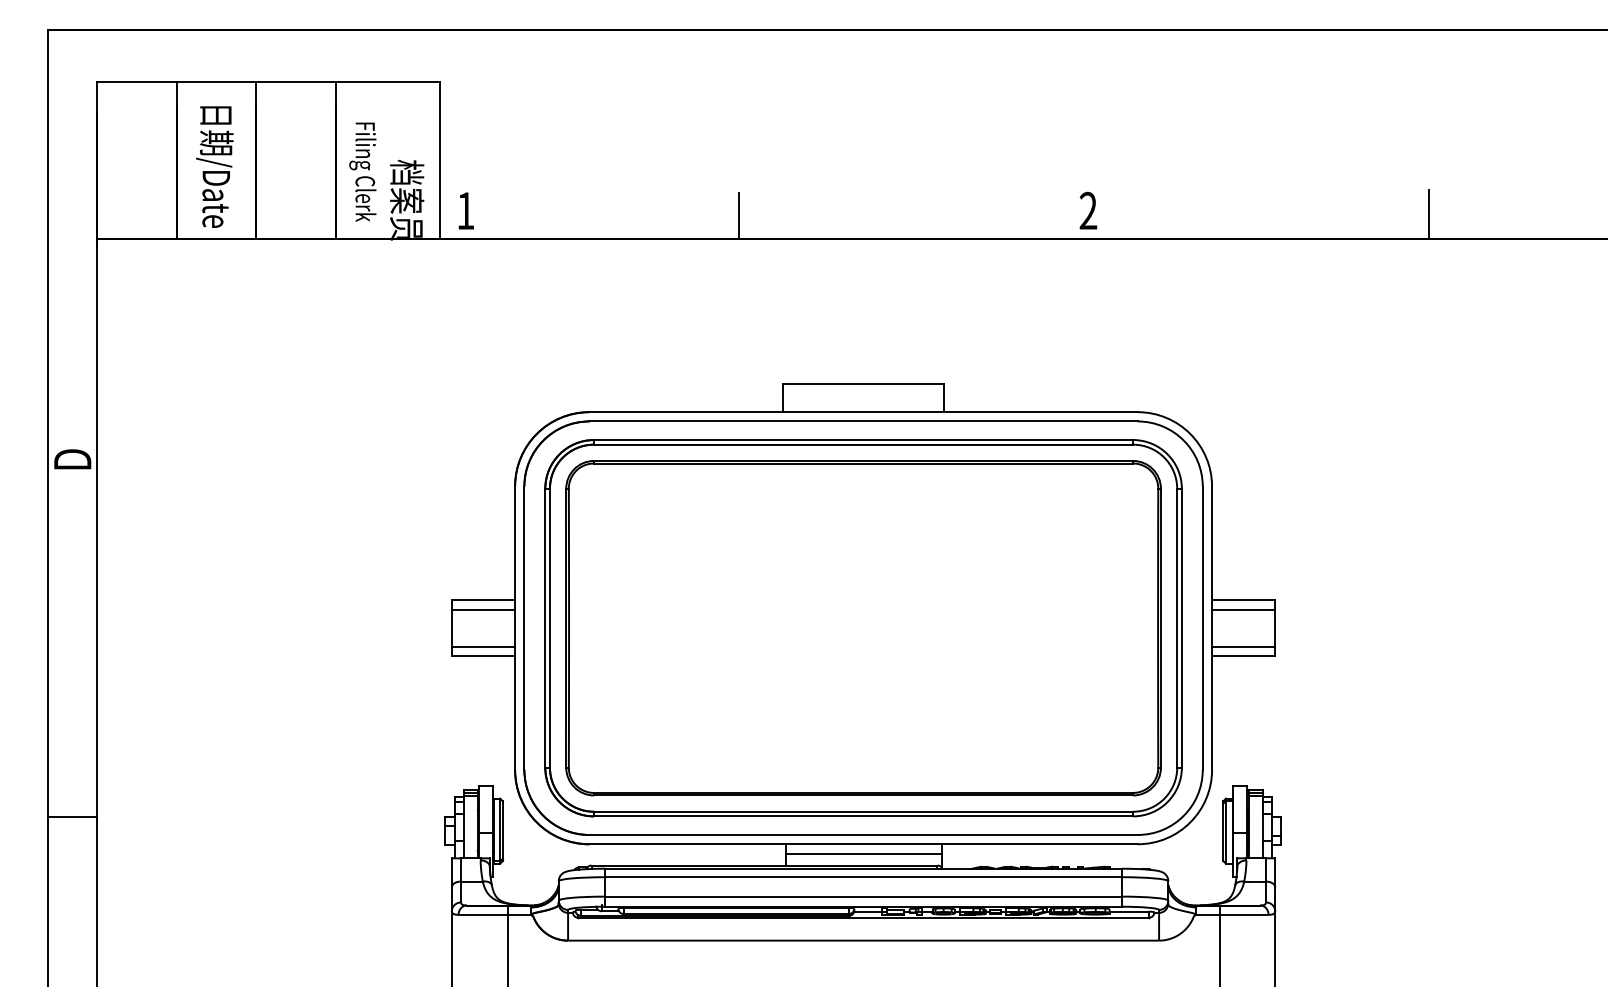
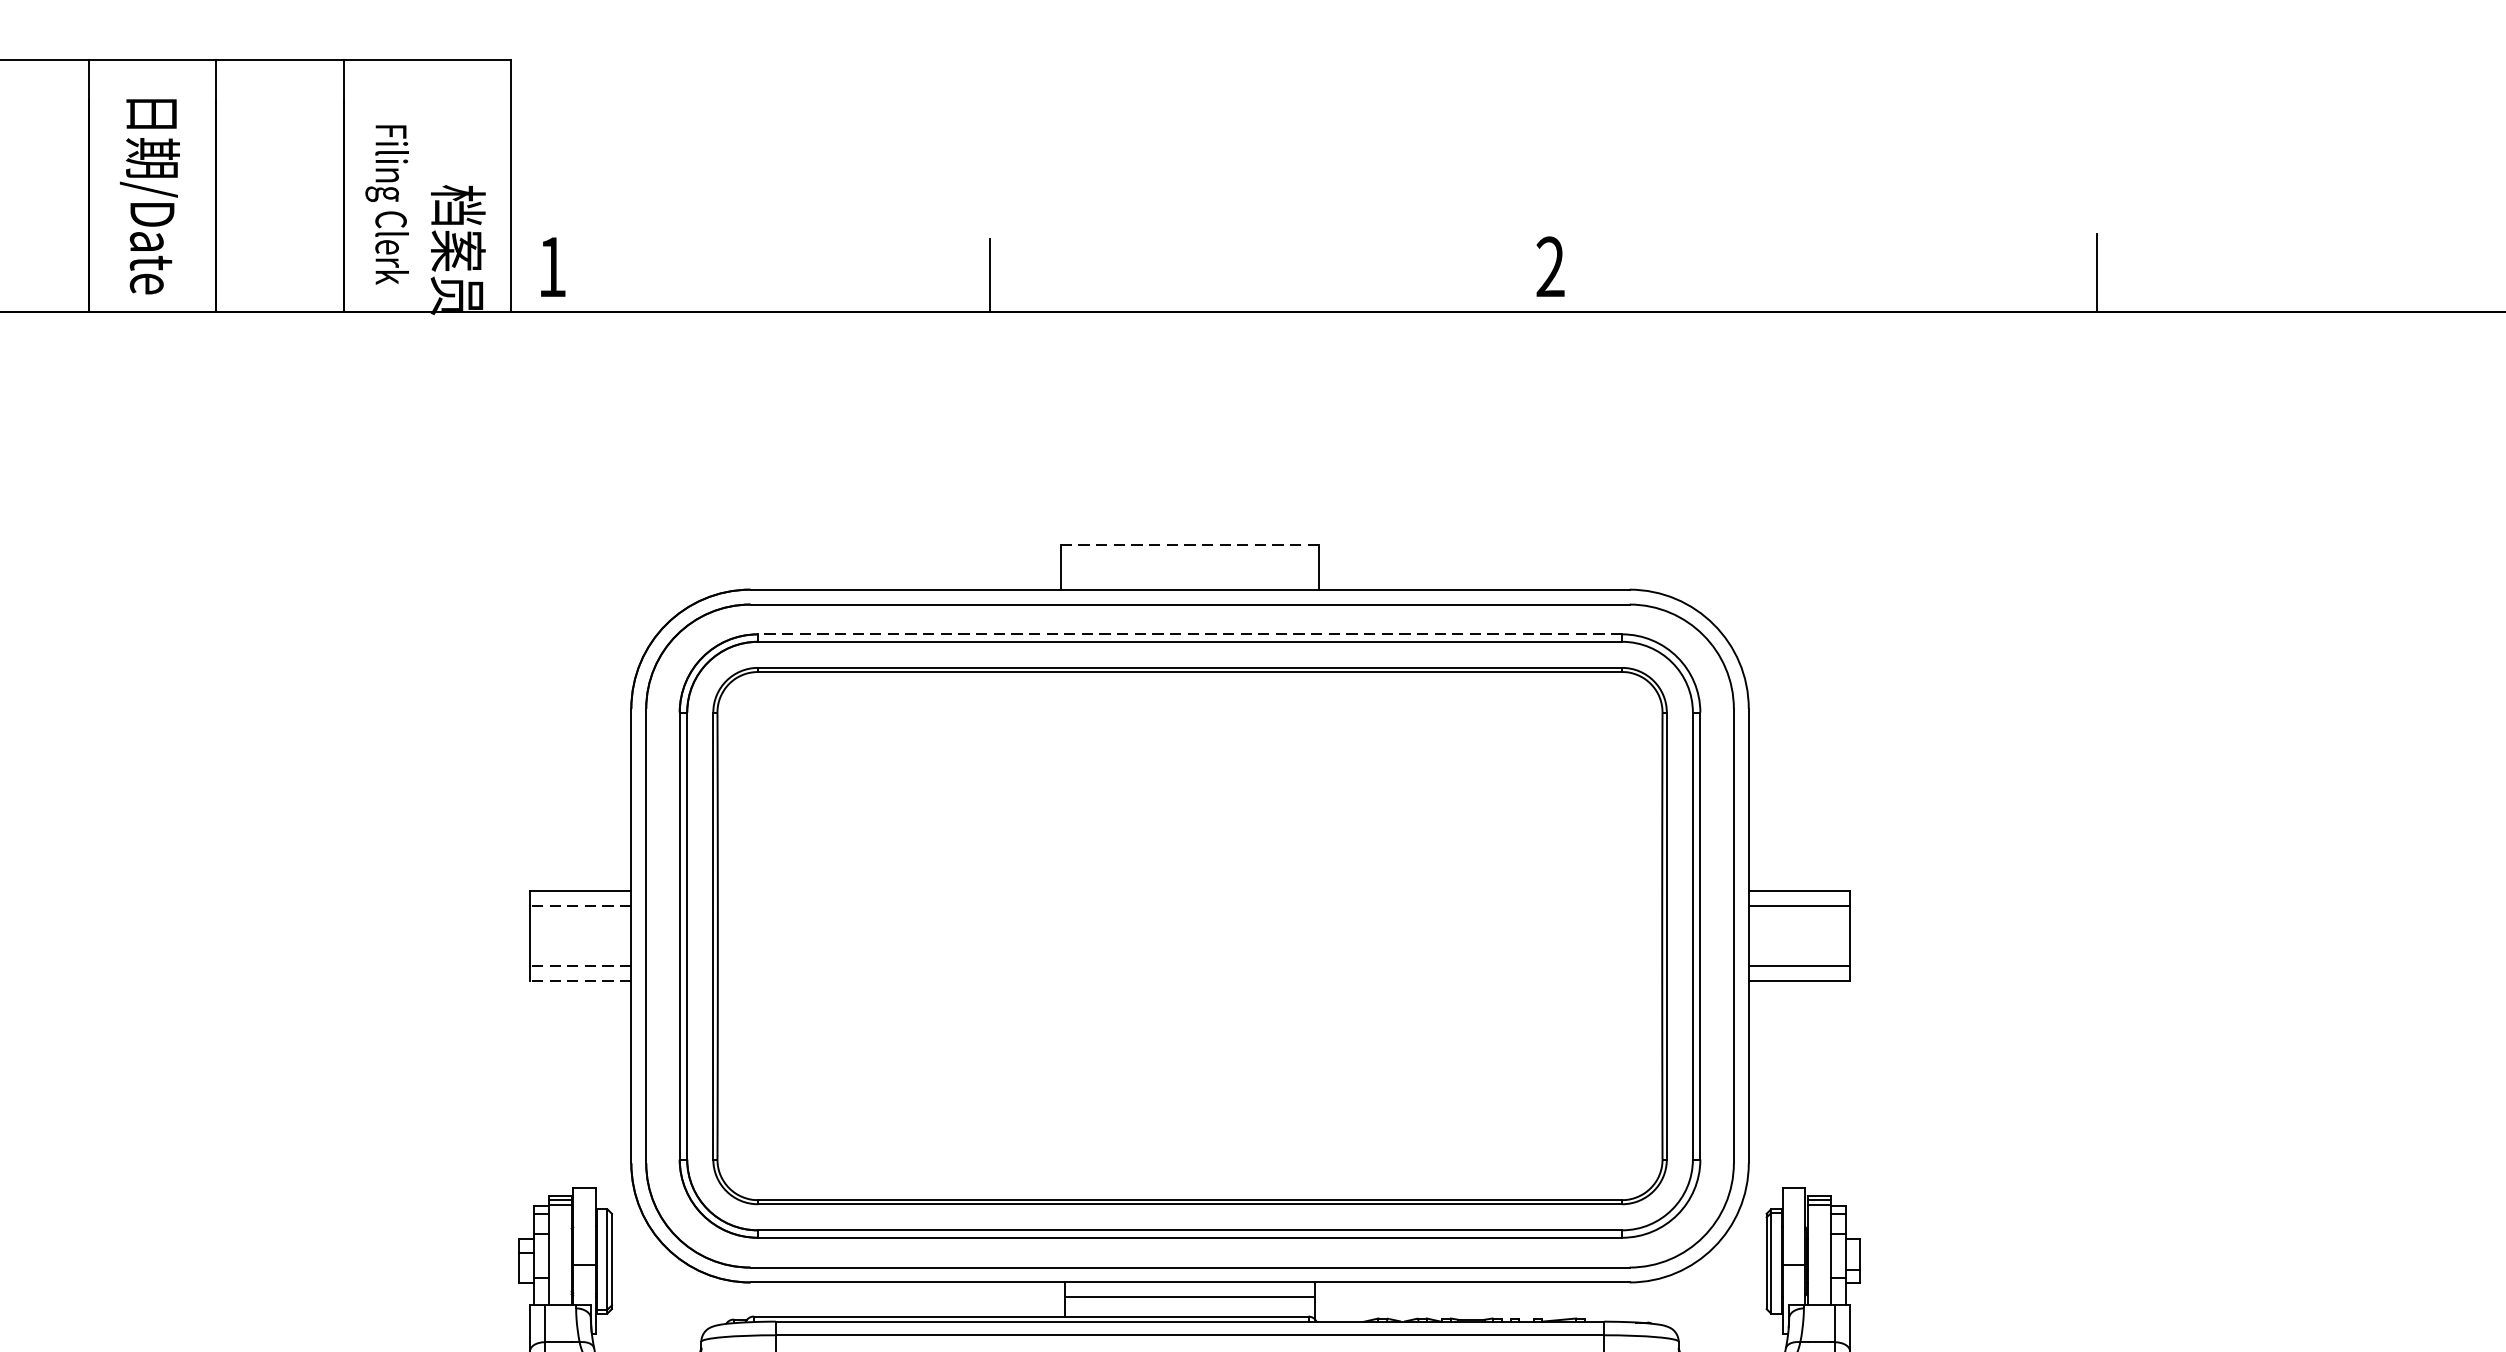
line: (863, 384) -> (1189, 545), solid -> dashed
line: (863, 440) -> (1189, 635), solid -> dashed
line: (483, 609) -> (580, 906), solid -> dashed
line: (483, 646) -> (580, 965), solid -> dashed
line: (483, 656) -> (580, 981), solid -> dashed

